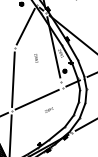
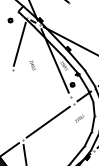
text: (36, 58) -> (32, 65), moved
line: (13, 79) -> (17, 105), removed
text: (49, 109) -> (79, 117), moved

